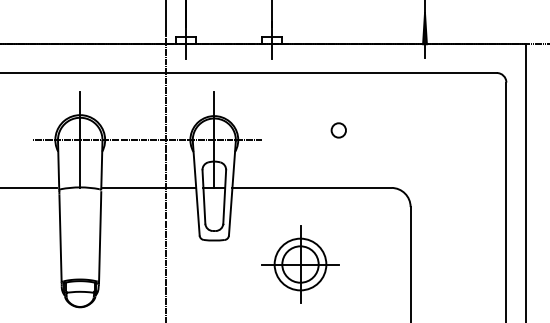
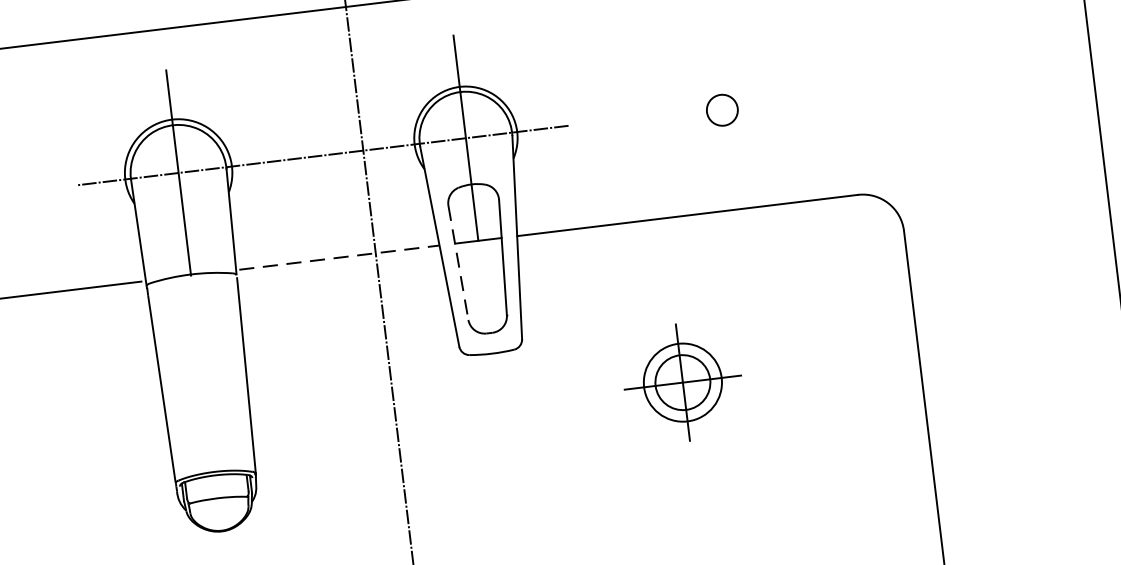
circle: (338, 130) -> (721, 110), moved
line: (149, 187) -> (339, 256), solid -> dashed
line: (203, 196) -> (457, 262), solid -> dashed
part: (300, 264) -> (682, 382), size x0.7

